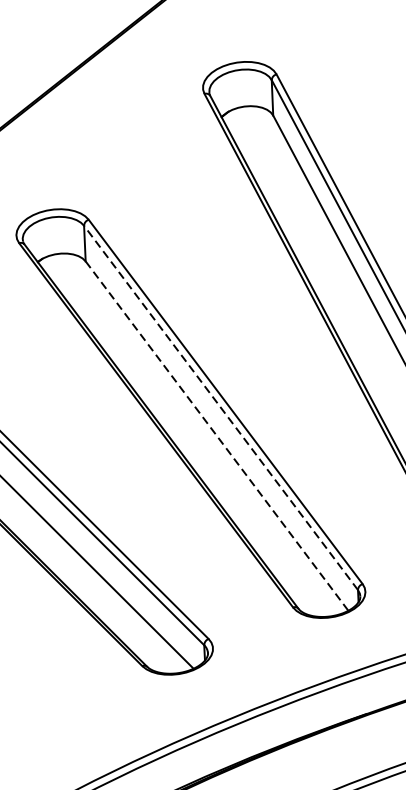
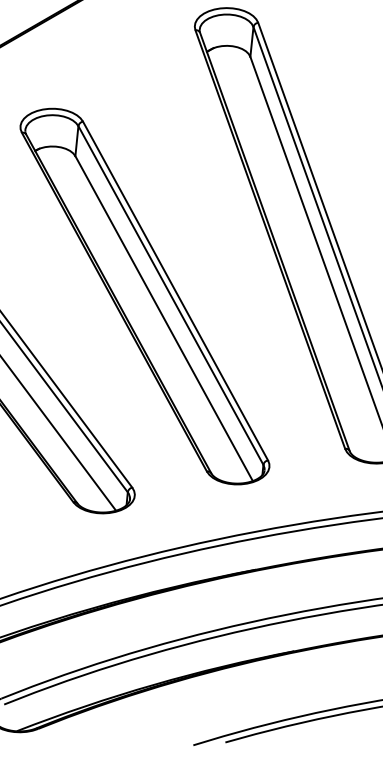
line: (220, 407) -> (170, 295), dashed -> solid
line: (217, 437) -> (164, 319), dashed -> solid

